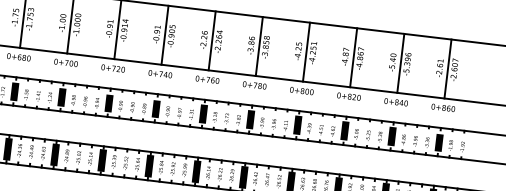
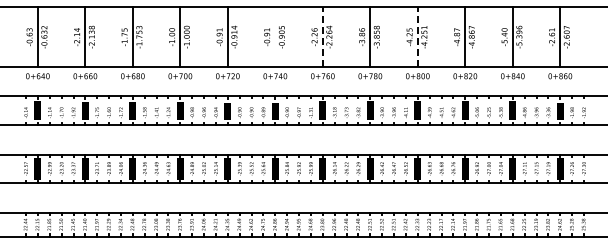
line: (165, 34) -> (275, 36), removed
line: (211, 41) -> (322, 37), solid -> dashed
line: (306, 52) -> (417, 37), solid -> dashed

